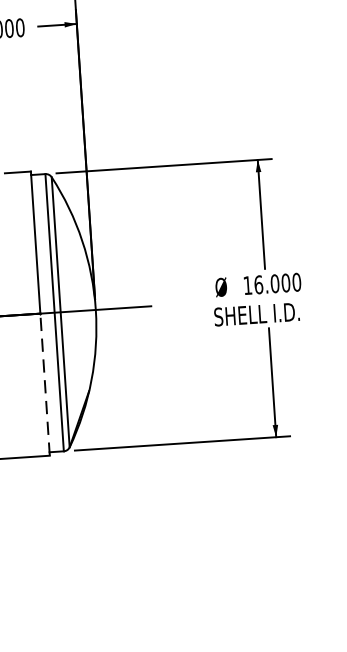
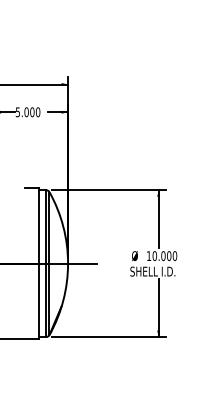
text: (258, 283) -> (154, 255), 16.000 -> 10.000
line: (44, 385) -> (38, 301), dashed -> solid

